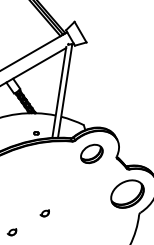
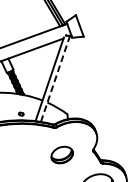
line: (65, 91) -> (55, 79), solid -> dashed
part: (91, 153) -> (61, 154), moved

